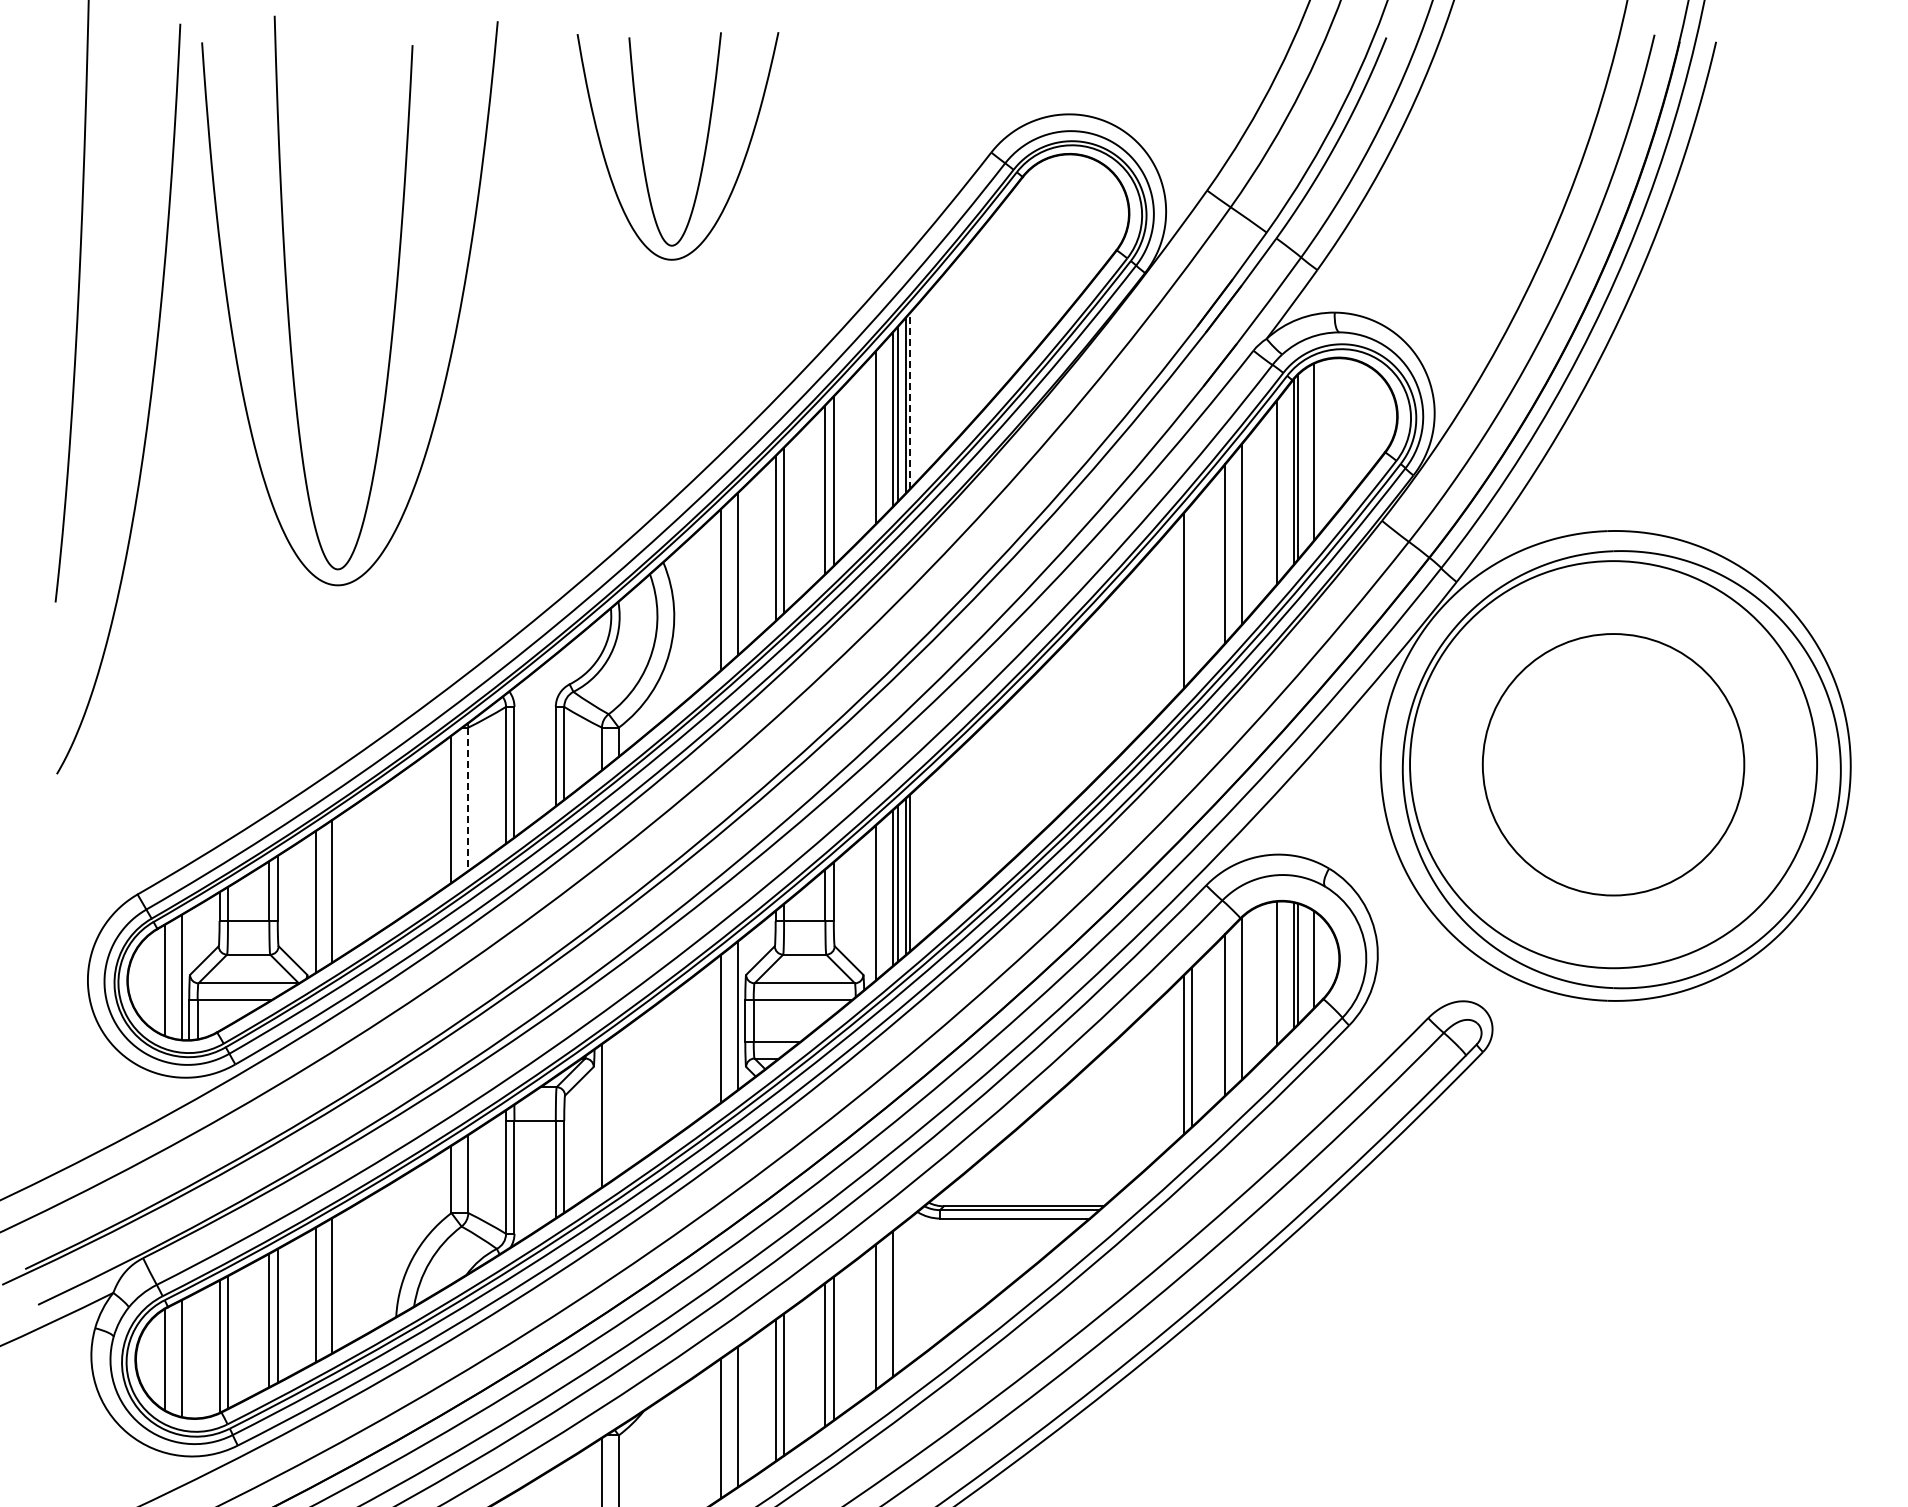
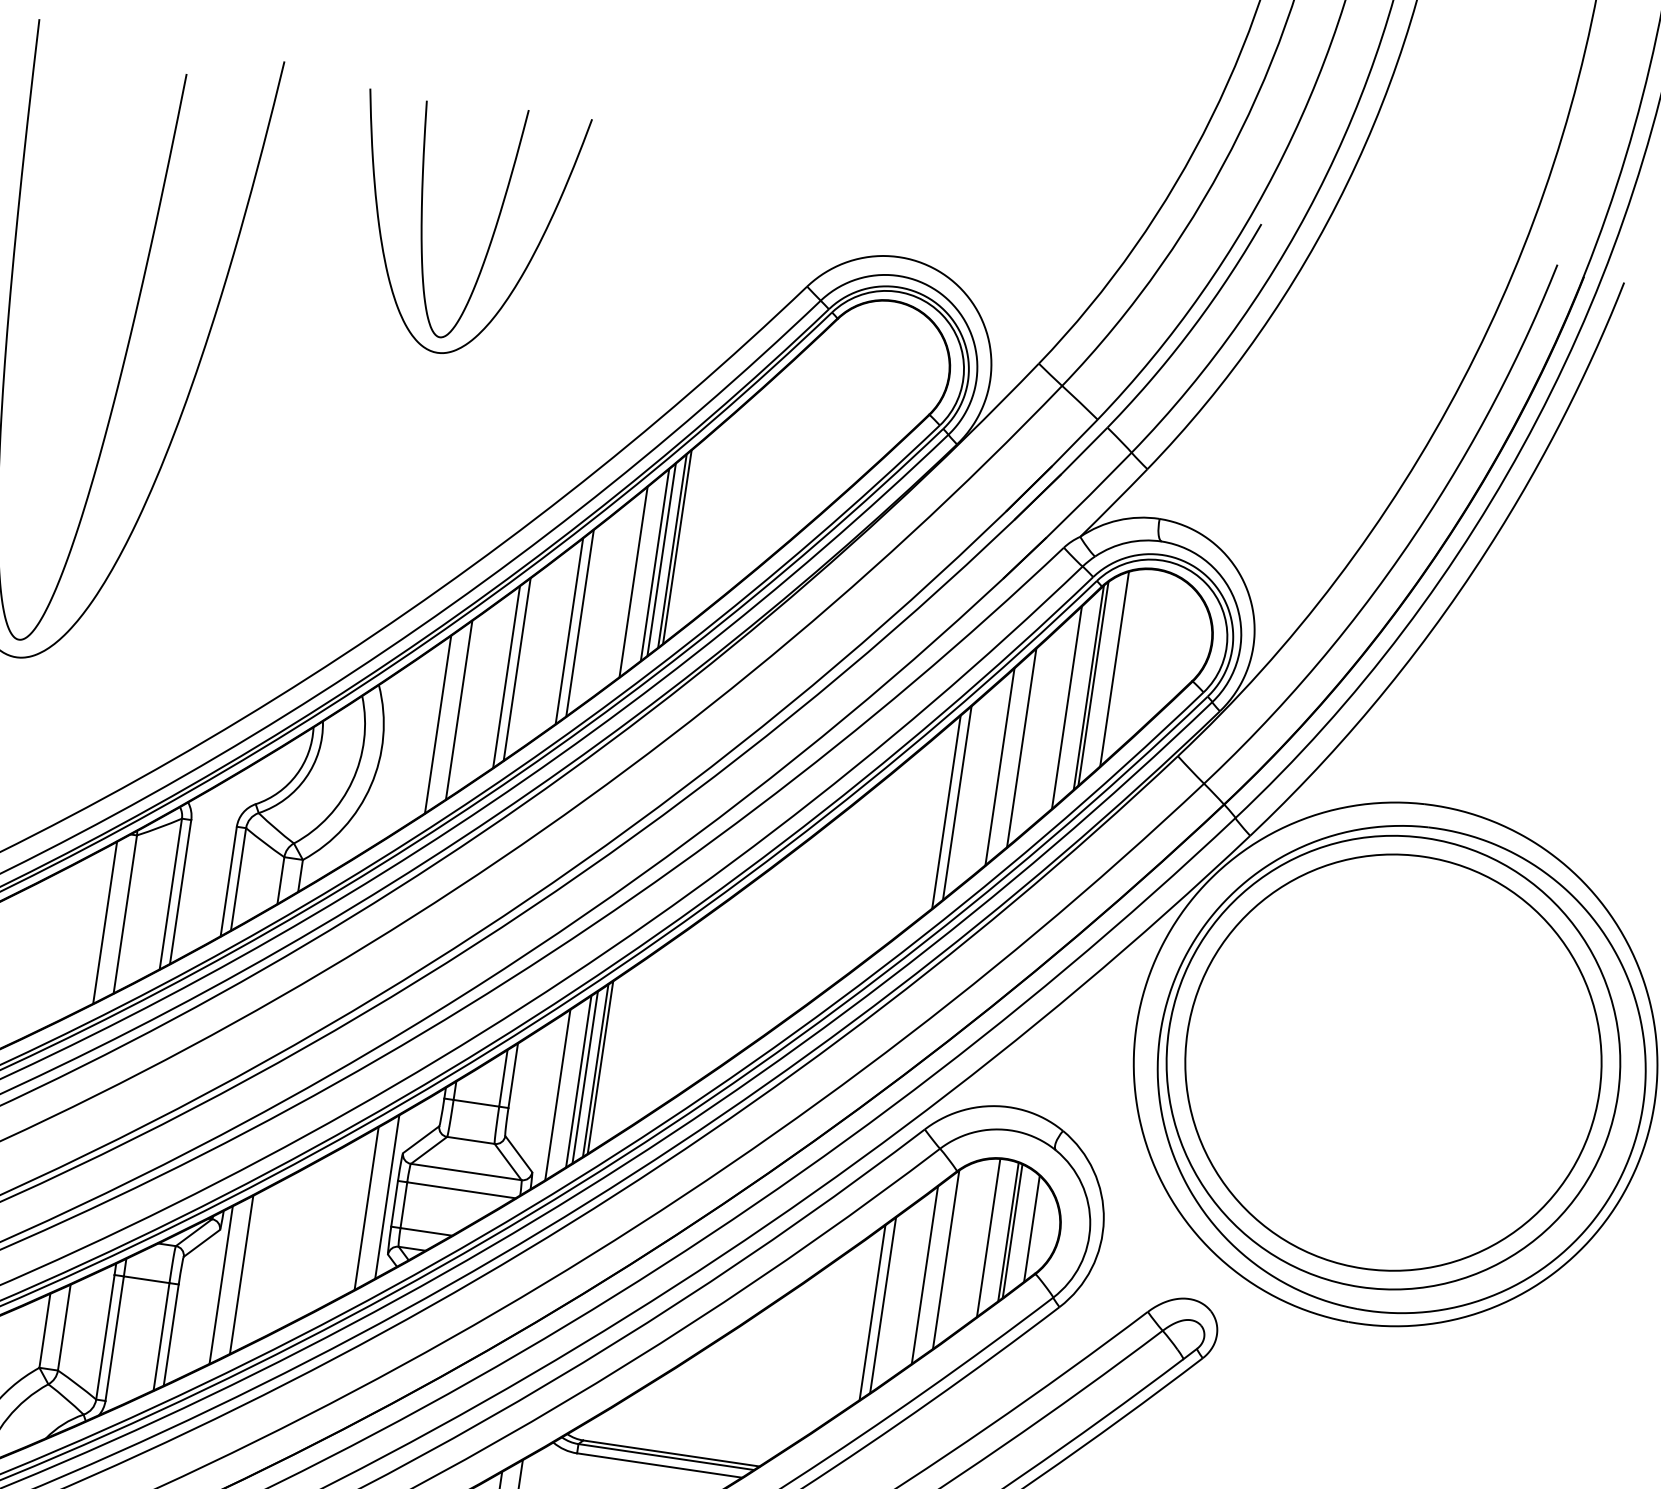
line: (910, 400) -> (677, 546), dashed -> solid
line: (1192, 591) -> (957, 803), added
circle: (1613, 764) -> (1393, 1062), size x1.43
line: (468, 799) -> (125, 914), dashed -> solid
line: (618, 1103) -> (241, 1274), added

